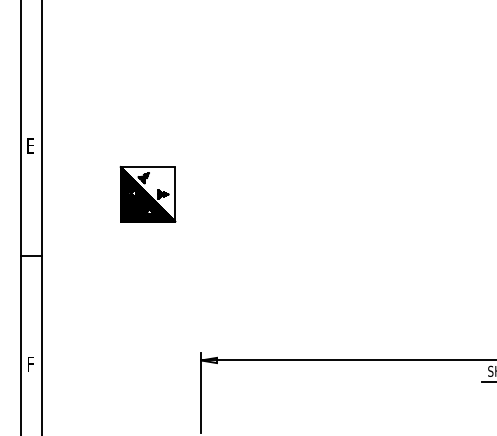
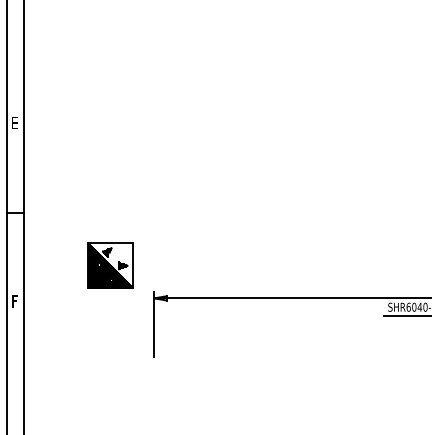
part: (147, 194) -> (110, 265), moved

